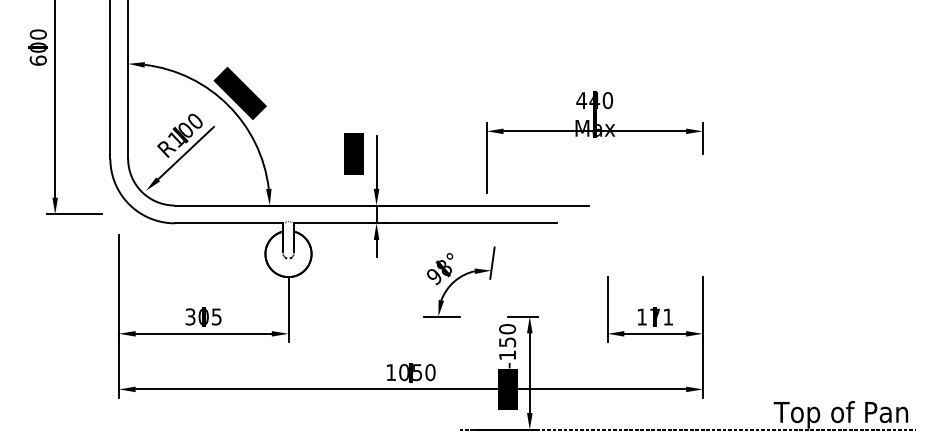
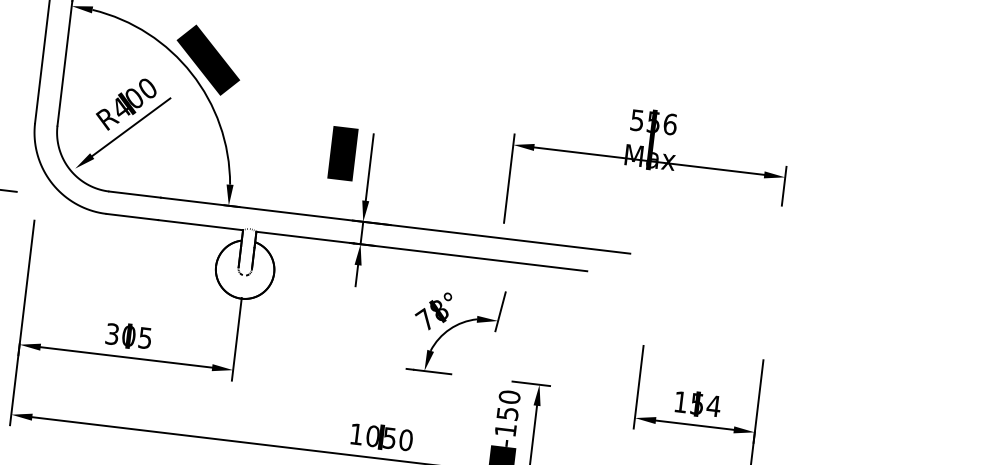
text: (594, 100) -> (653, 122), 440 -> 556
text: (176, 139) -> (121, 108), R100 -> R400
text: (433, 276) -> (424, 319), 98° -> 78°
text: (661, 316) -> (705, 404), 171 -> 154

